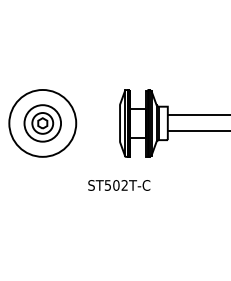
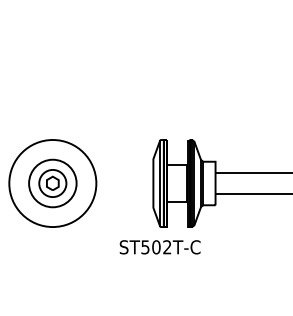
text: (119, 185) -> (160, 247), moved

